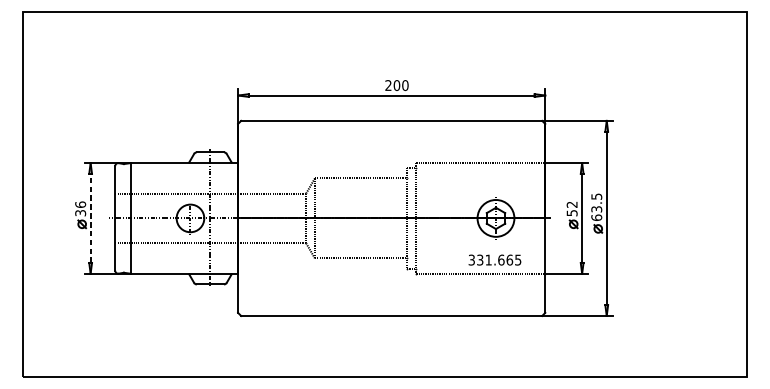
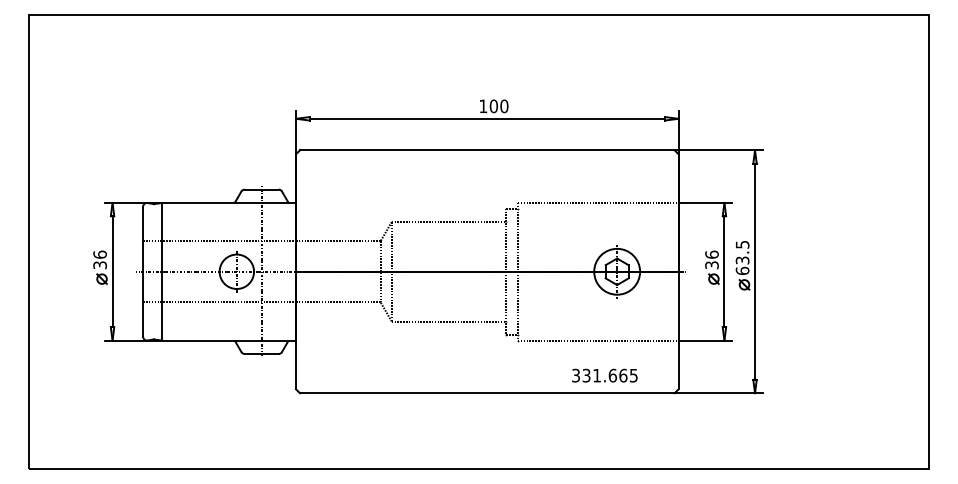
text: (388, 84) -> (483, 105), 200 -> 100
text: (571, 208) -> (711, 259), 52 -> 36
line: (90, 218) -> (112, 271), dashed -> solid
text: (494, 259) -> (604, 375), moved

